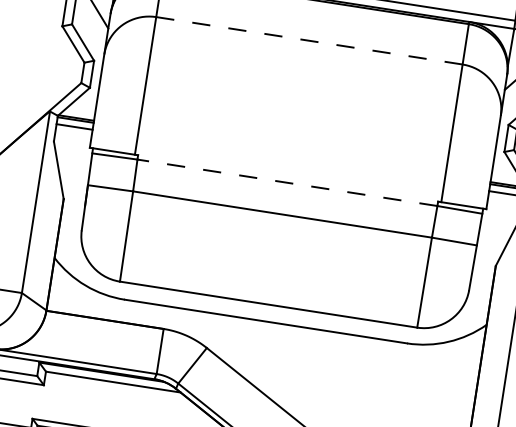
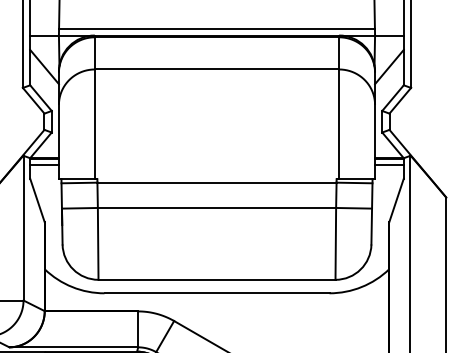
line: (308, 40) -> (216, 69), dashed -> solid
line: (288, 182) -> (217, 182), dashed -> solid

